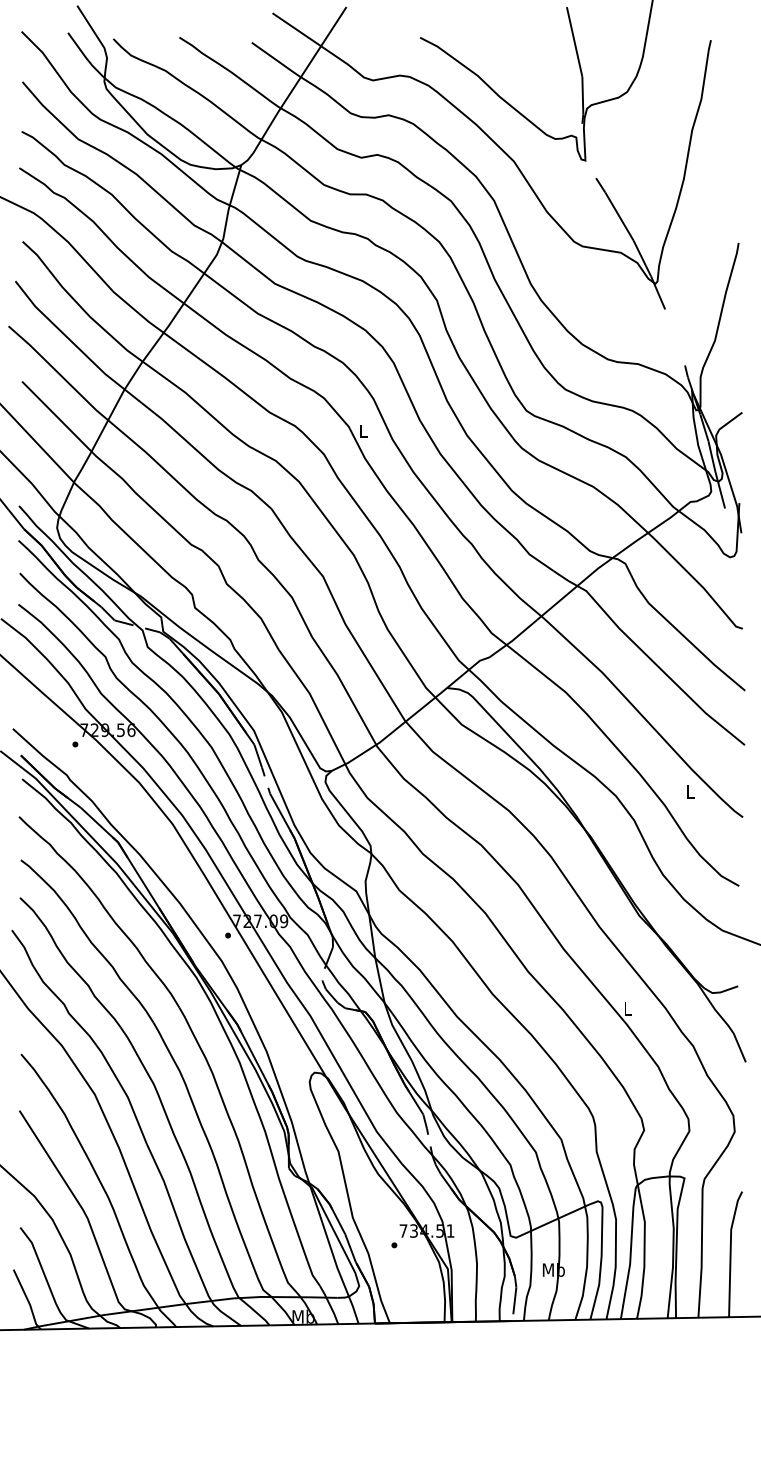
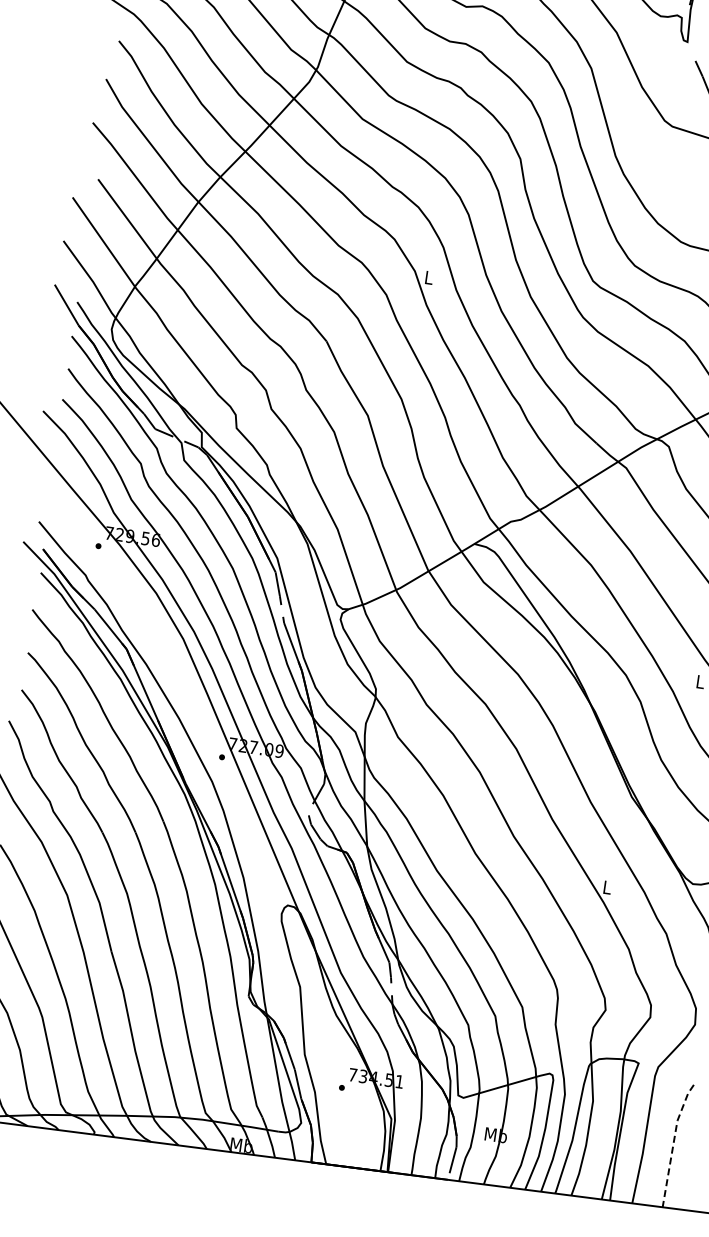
line: (730, 1252) -> (673, 1143), solid -> dashed

